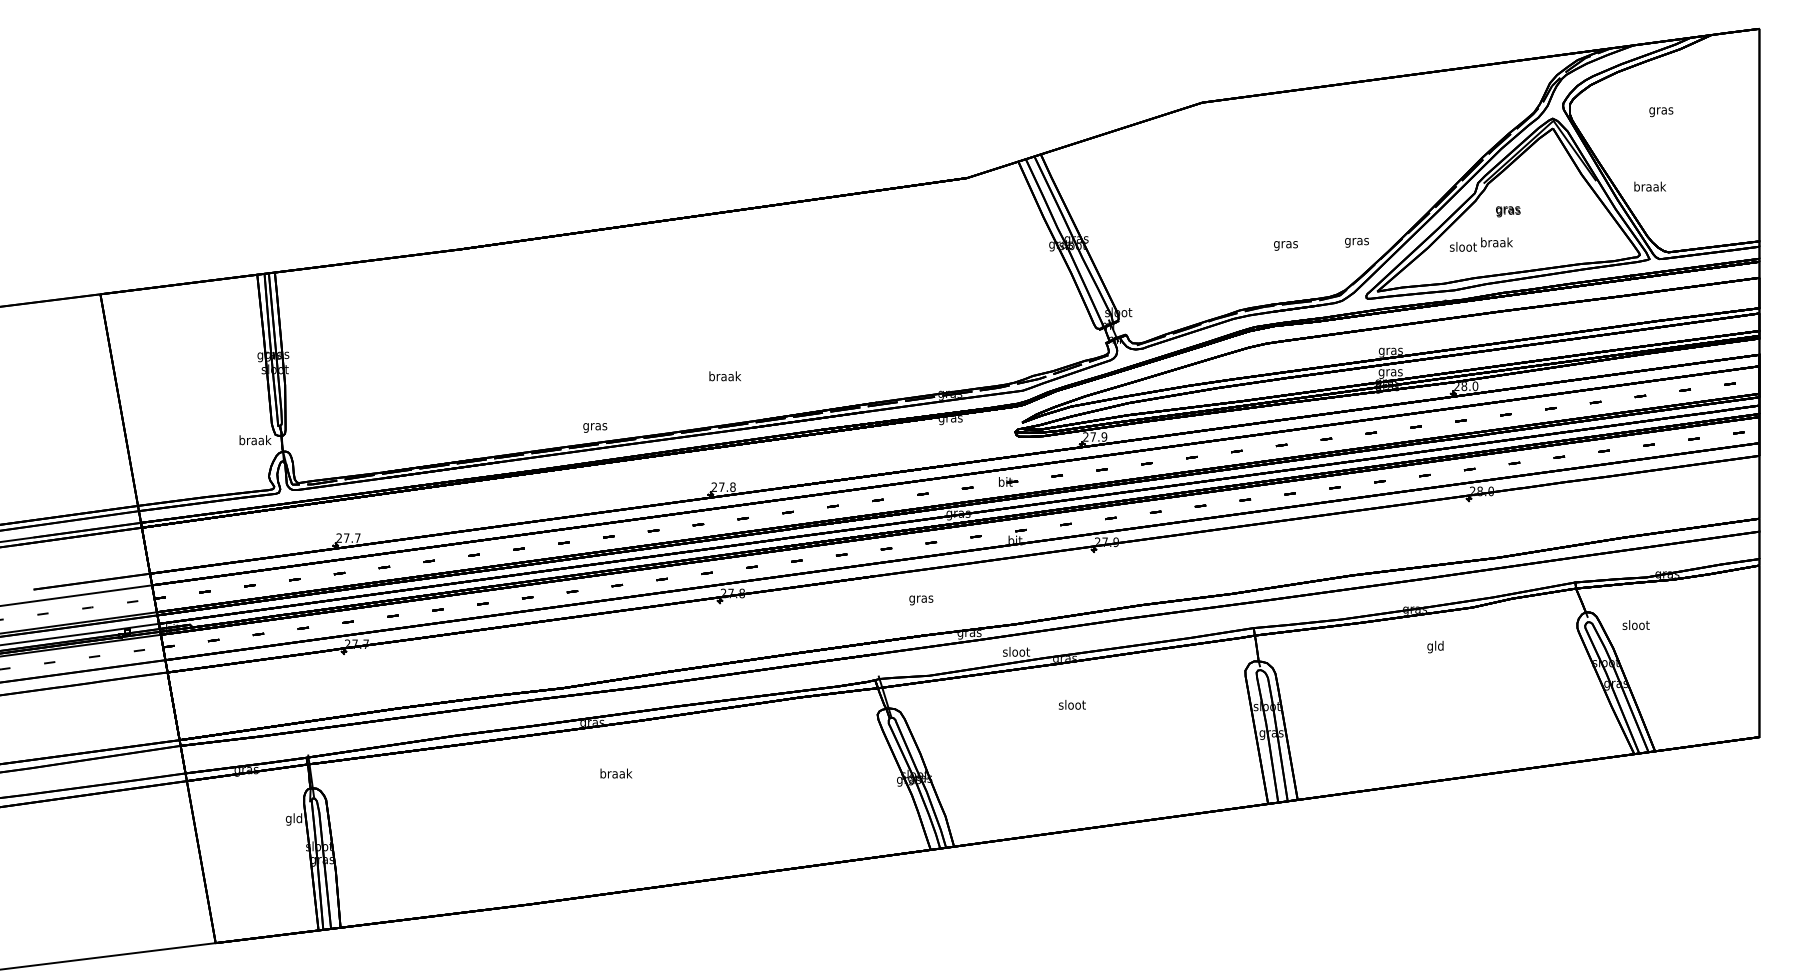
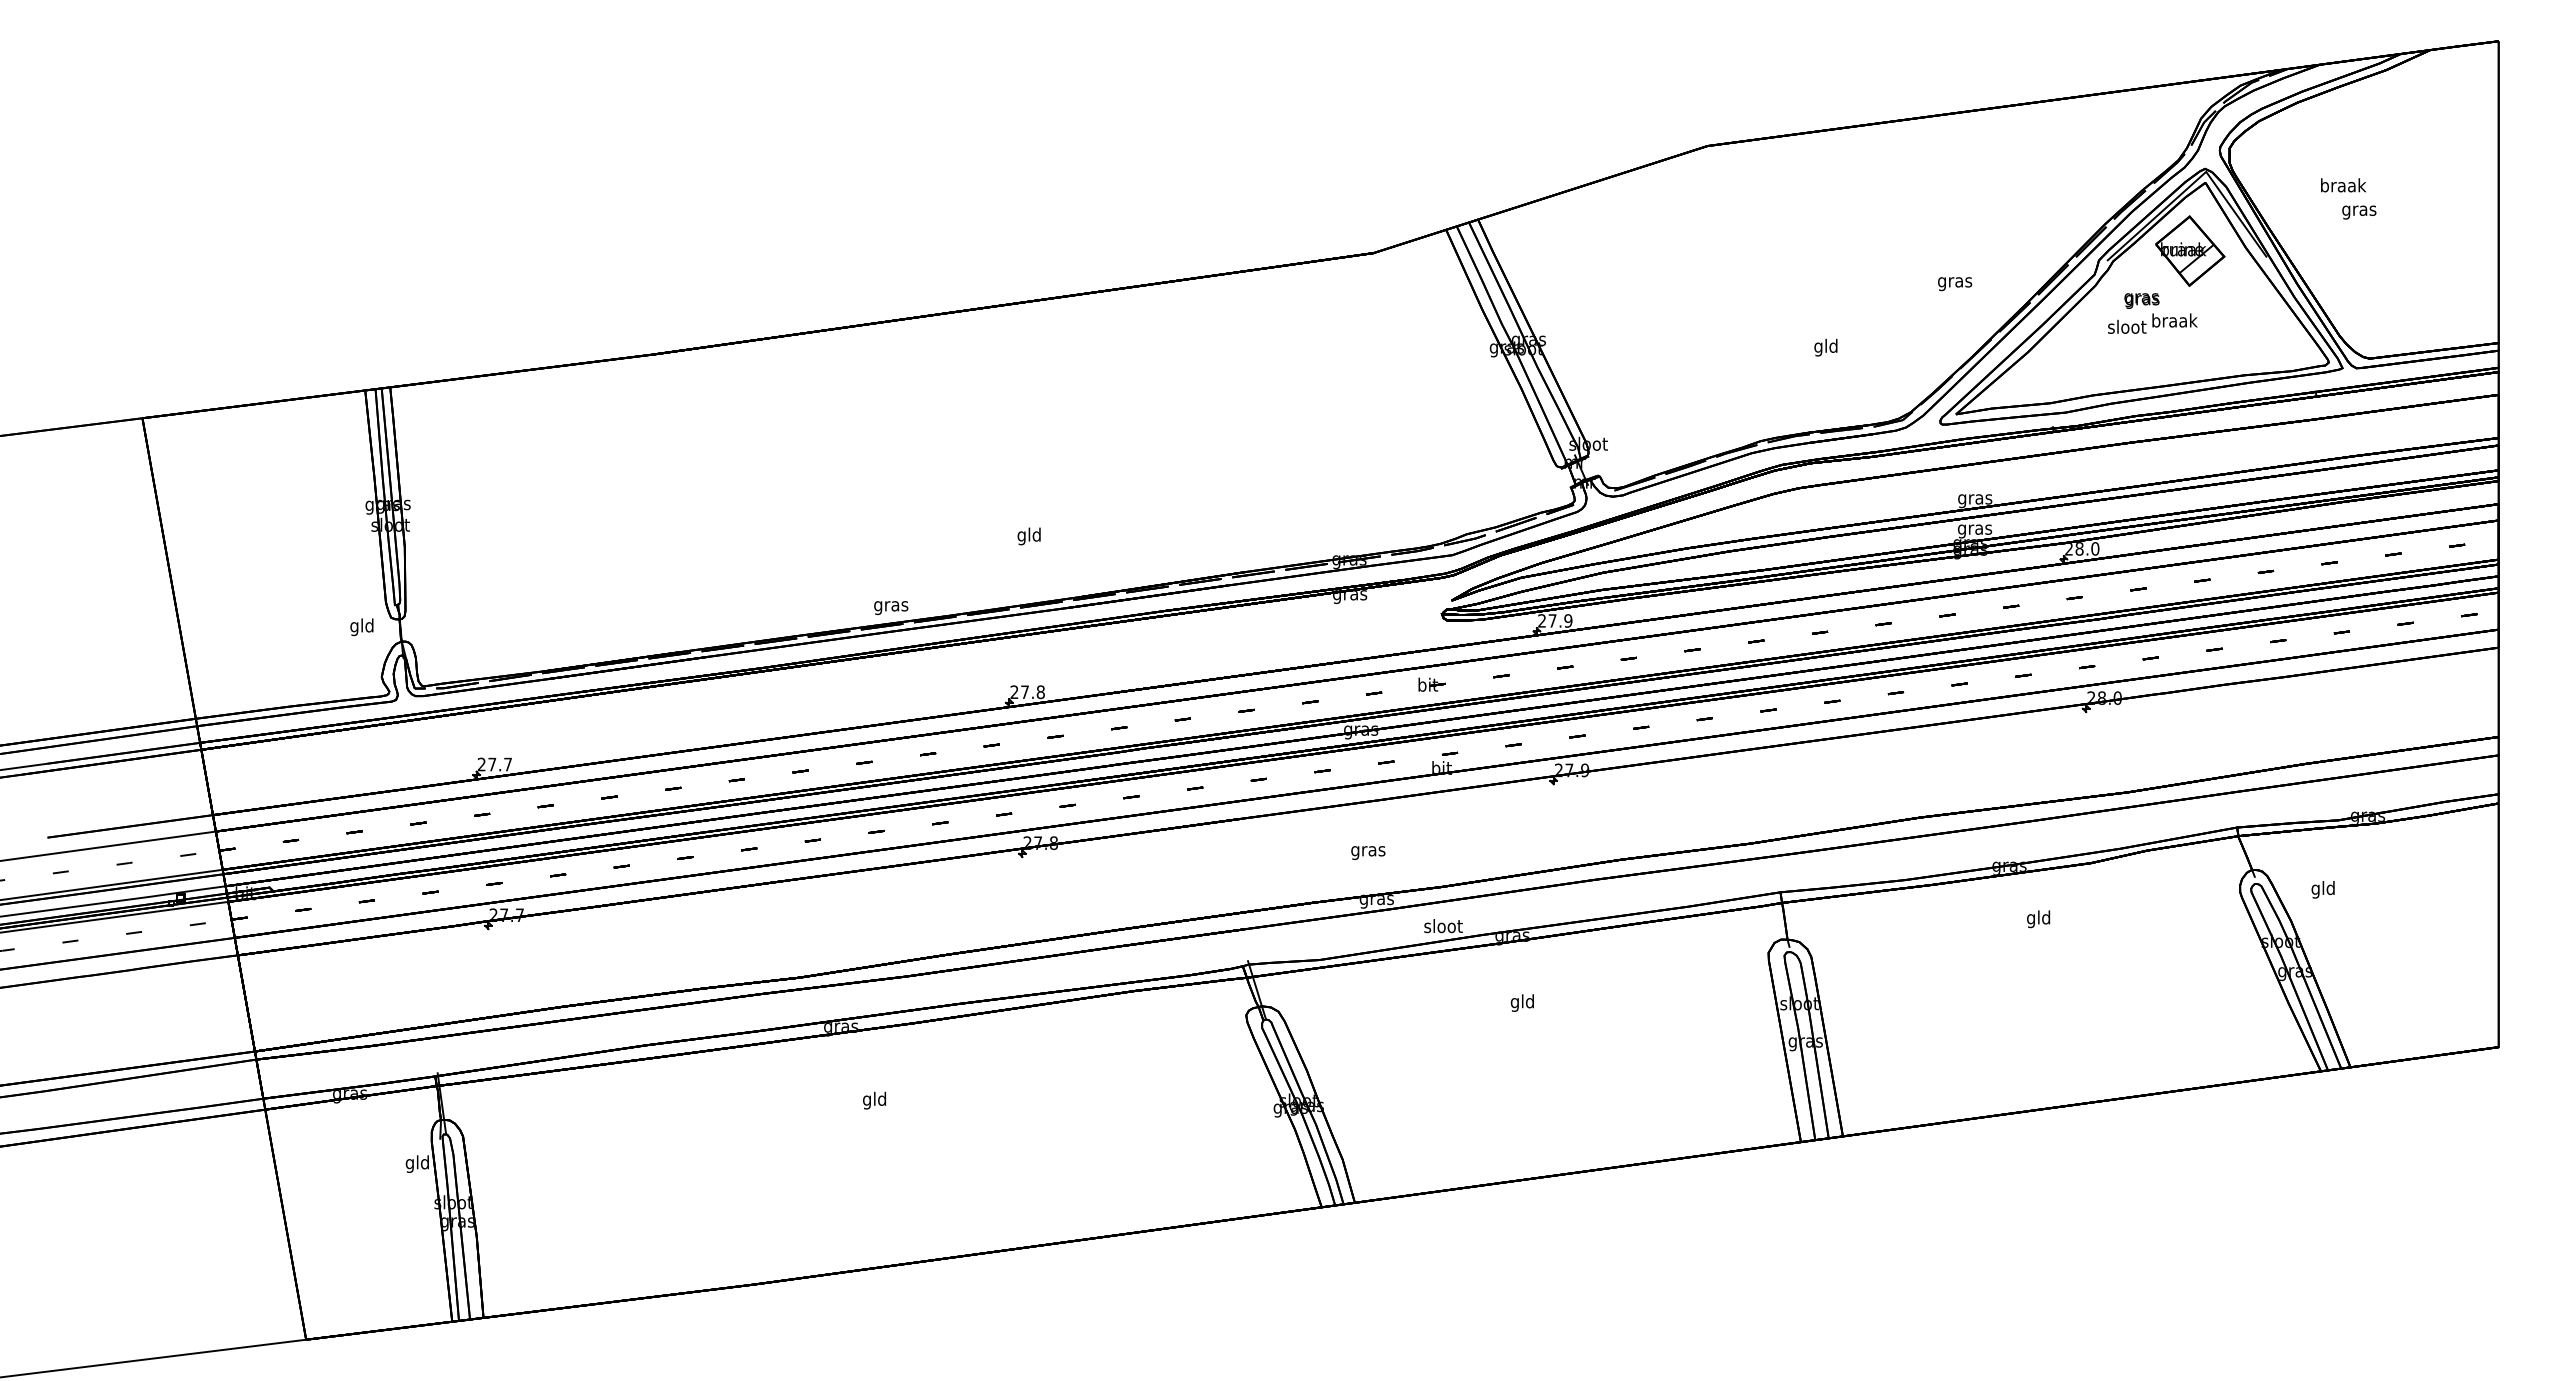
text: (1661, 112) -> (2359, 212), moved
part: (1542, 176) -> (2190, 250), added
text: (1650, 186) -> (2343, 185), moved
text: (1357, 243) -> (1955, 284), moved
text: (1286, 244) -> (1826, 347), gras -> gld
text: (1481, 244) -> (2152, 323), moved
text: (724, 377) -> (1029, 536), braak -> gld
text: (595, 428) -> (891, 608), moved
text: (255, 441) -> (362, 627), braak -> gld
text: (921, 600) -> (1368, 852), moved
text: (1636, 626) -> (2323, 889), sloot -> gld
text: (1072, 705) -> (1522, 1002), sloot -> gld
text: (615, 774) -> (874, 1100), braak -> gld

